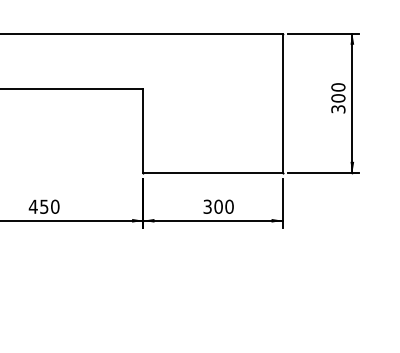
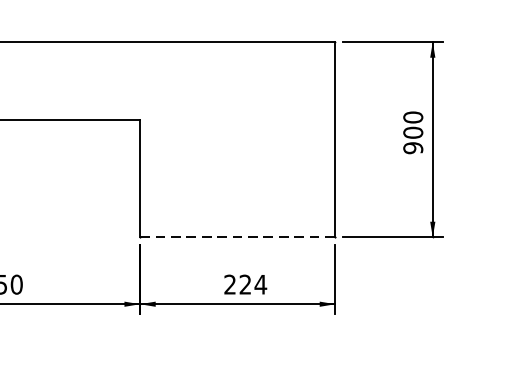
text: (338, 109) -> (413, 148), 300 -> 900
line: (213, 173) -> (238, 238), solid -> dashed
text: (218, 206) -> (245, 284), 300 -> 224

